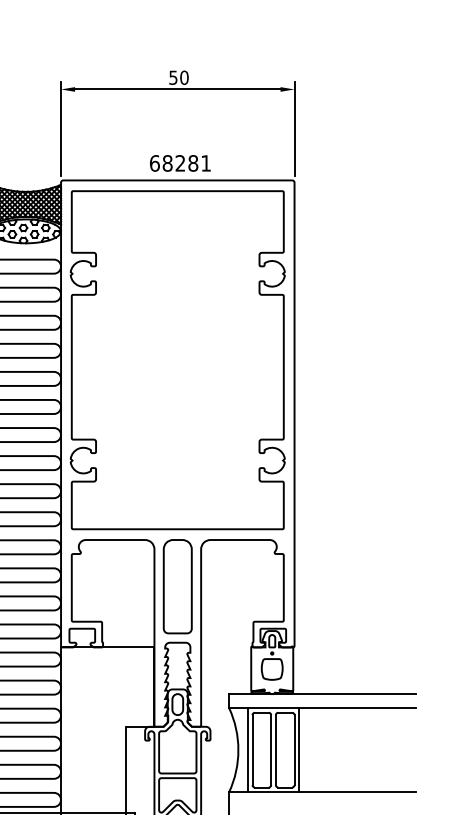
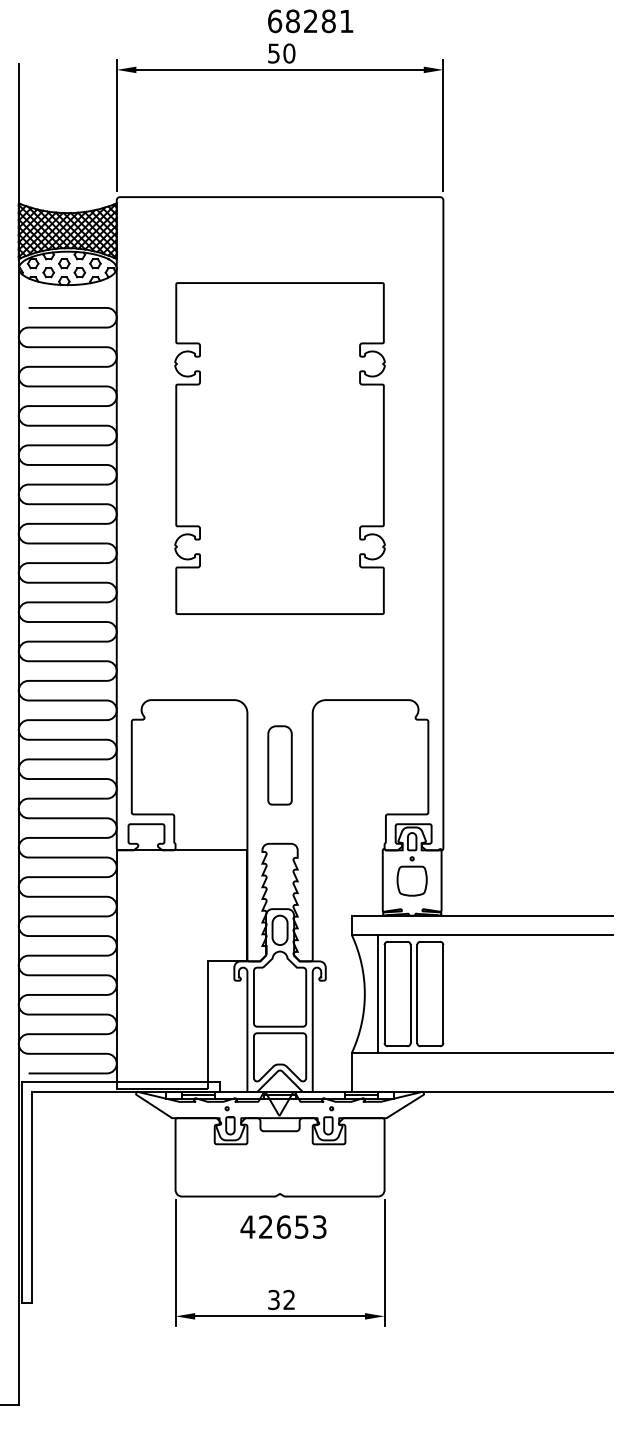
text: (180, 163) -> (310, 21), moved
part: (177, 360) -> (279, 448), size x0.7
part: (177, 586) -> (279, 765), size x0.6
line: (298, 749) -> (449, 993), removed

